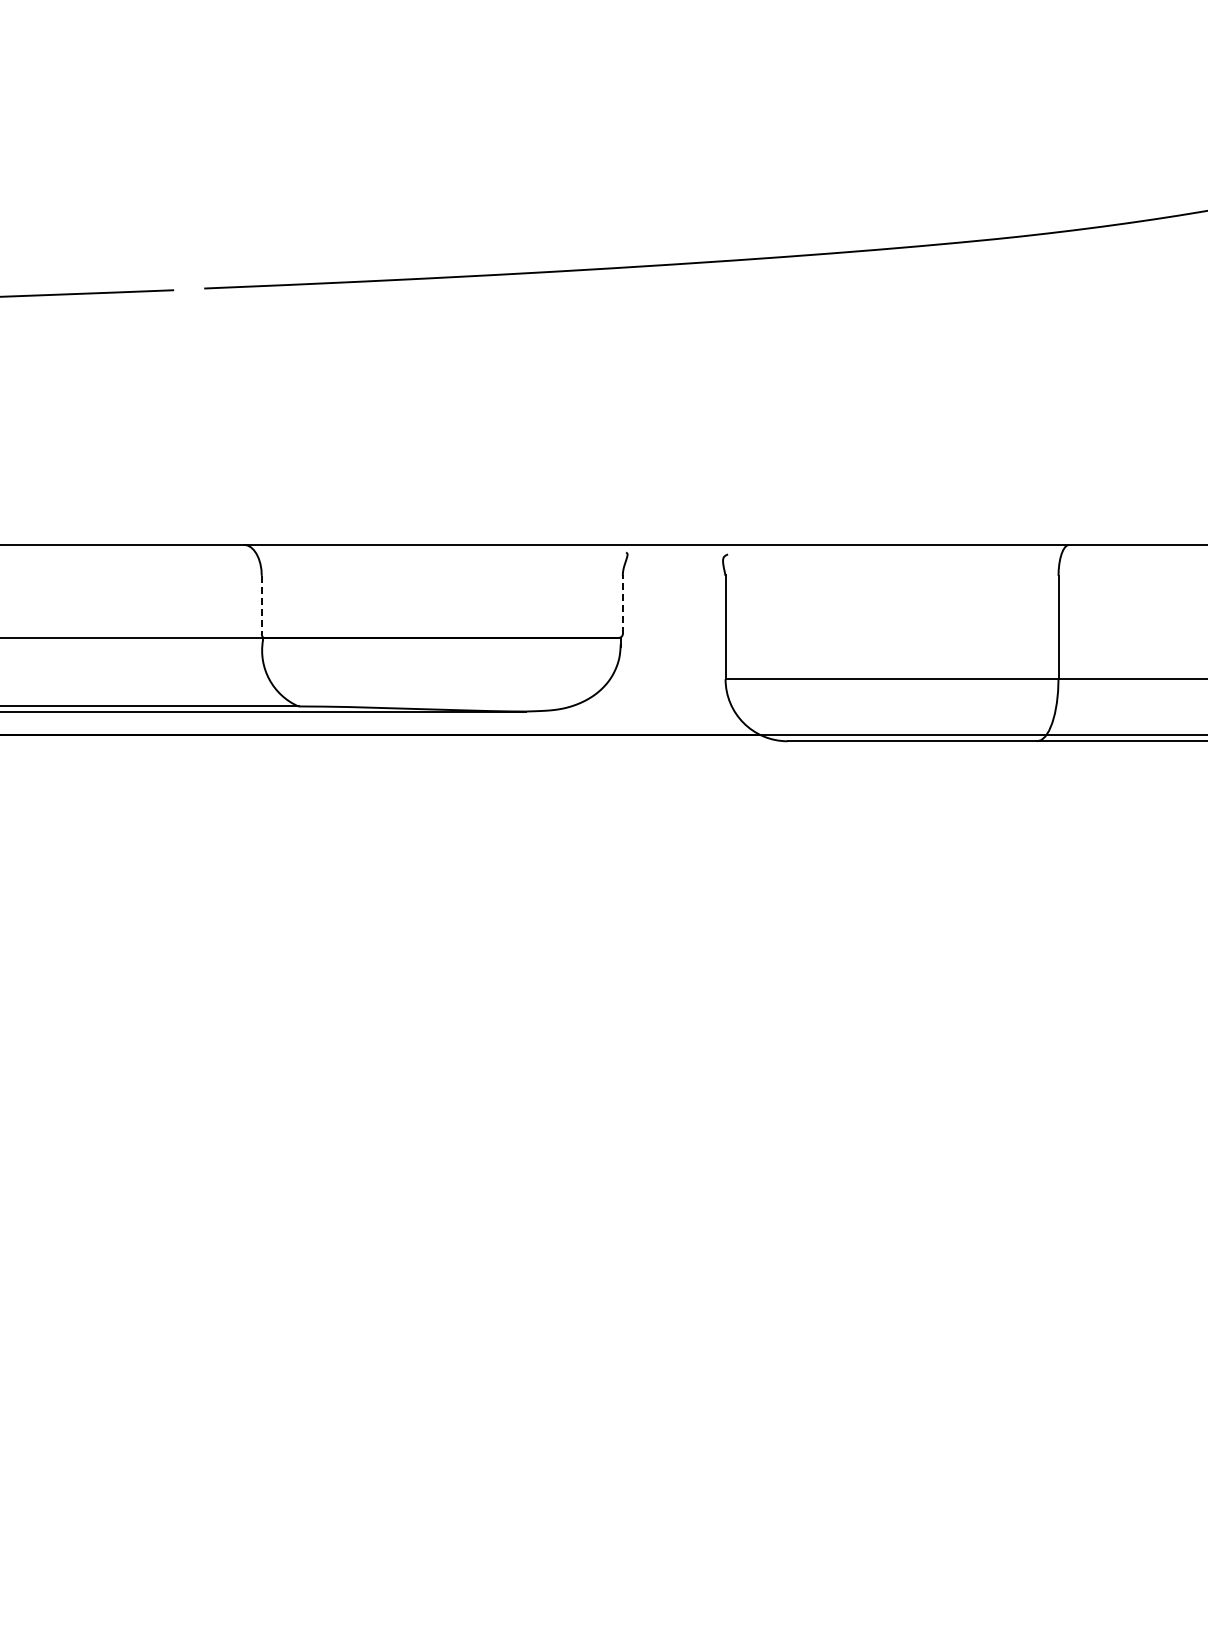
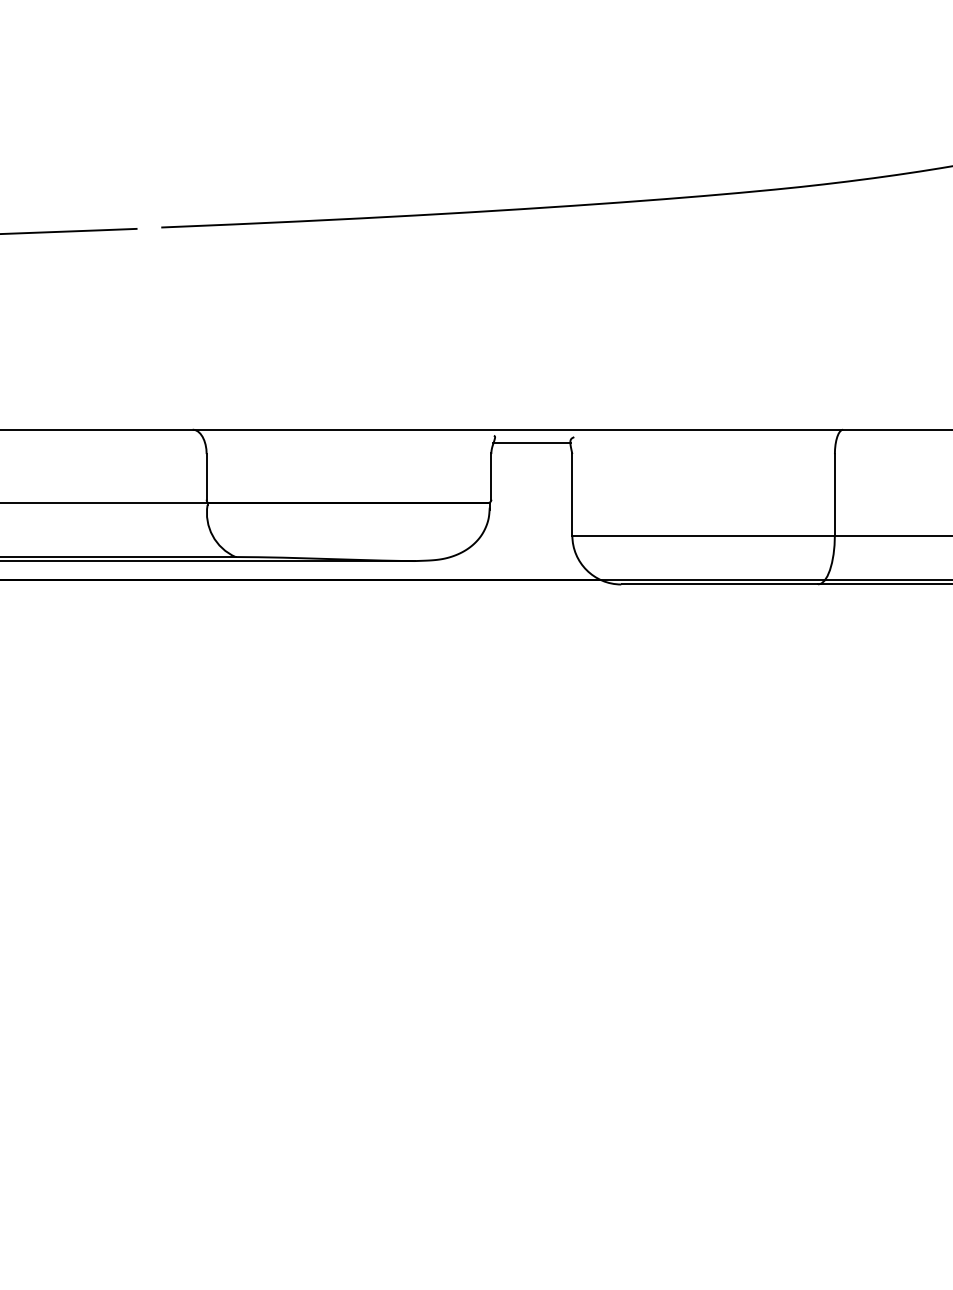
line: (674, 562) -> (532, 443), added
line: (261, 604) -> (206, 476), dashed -> solid
line: (622, 604) -> (491, 476), dashed -> solid

